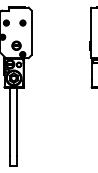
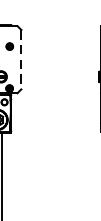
line: (31, 32) -> (21, 59), solid -> dashed

